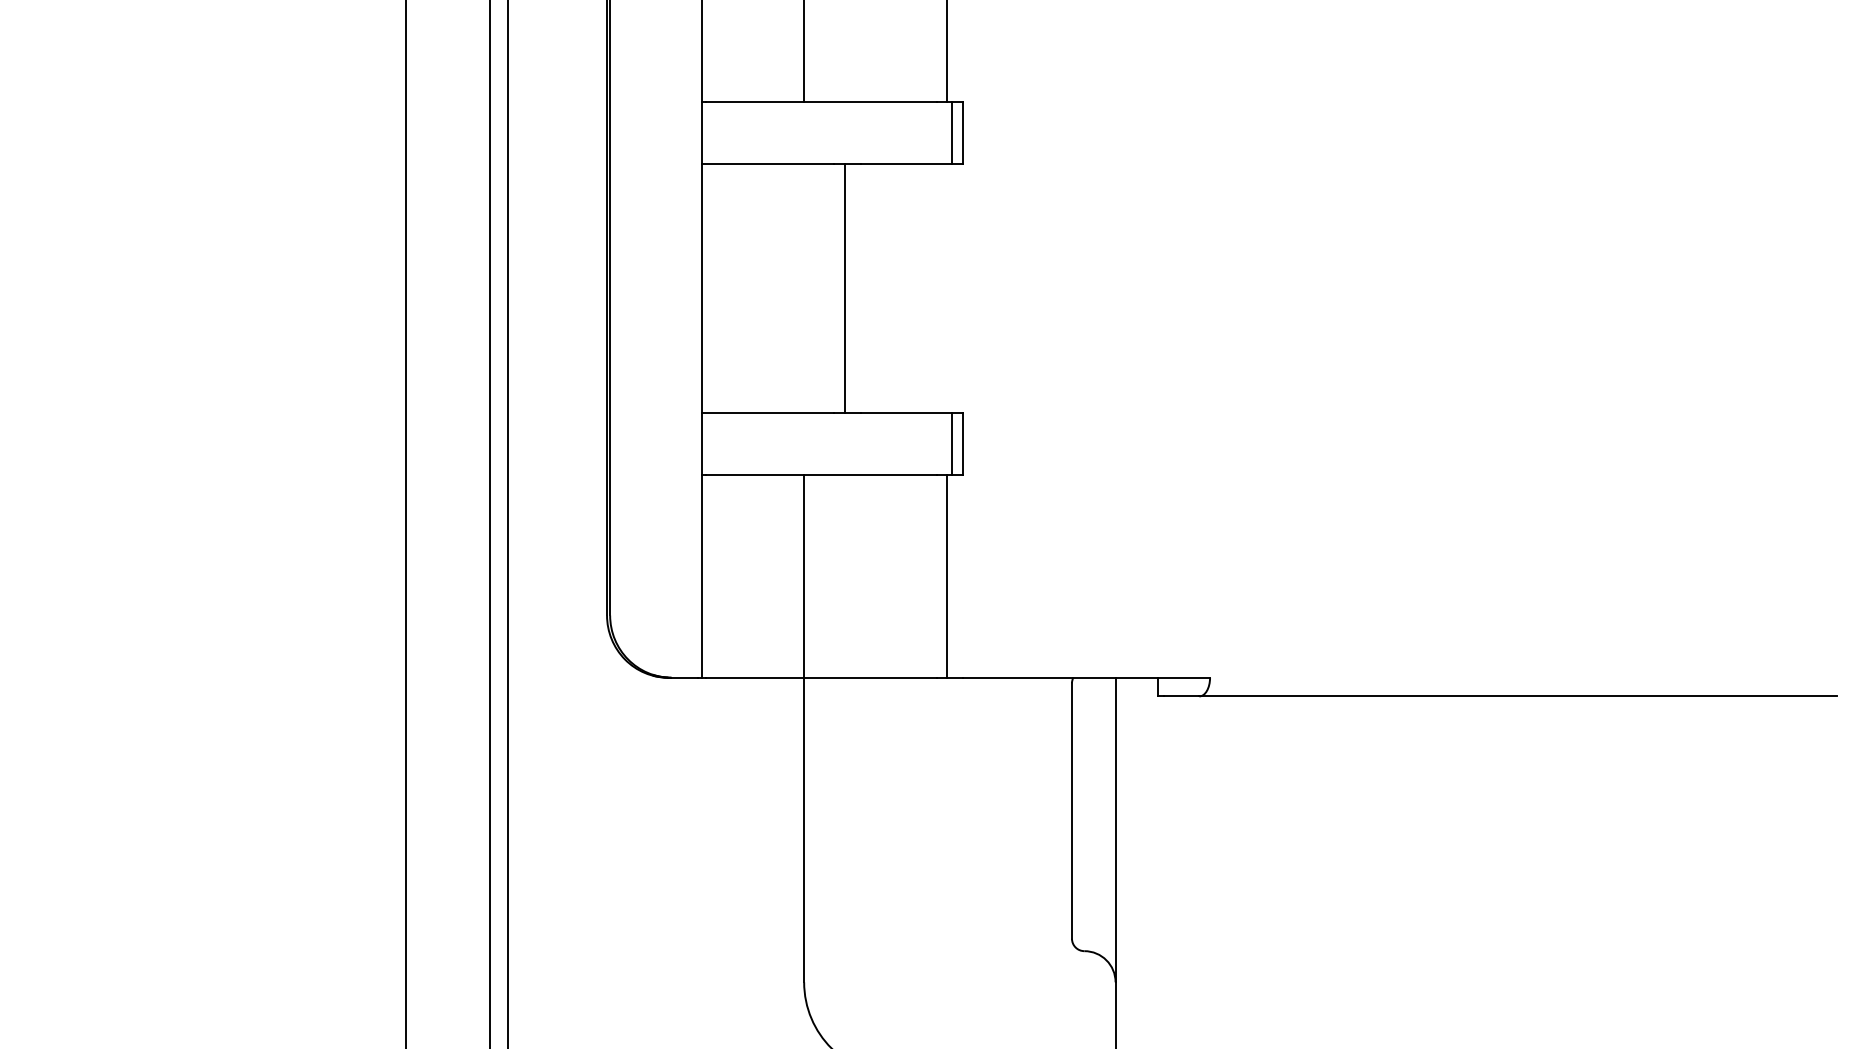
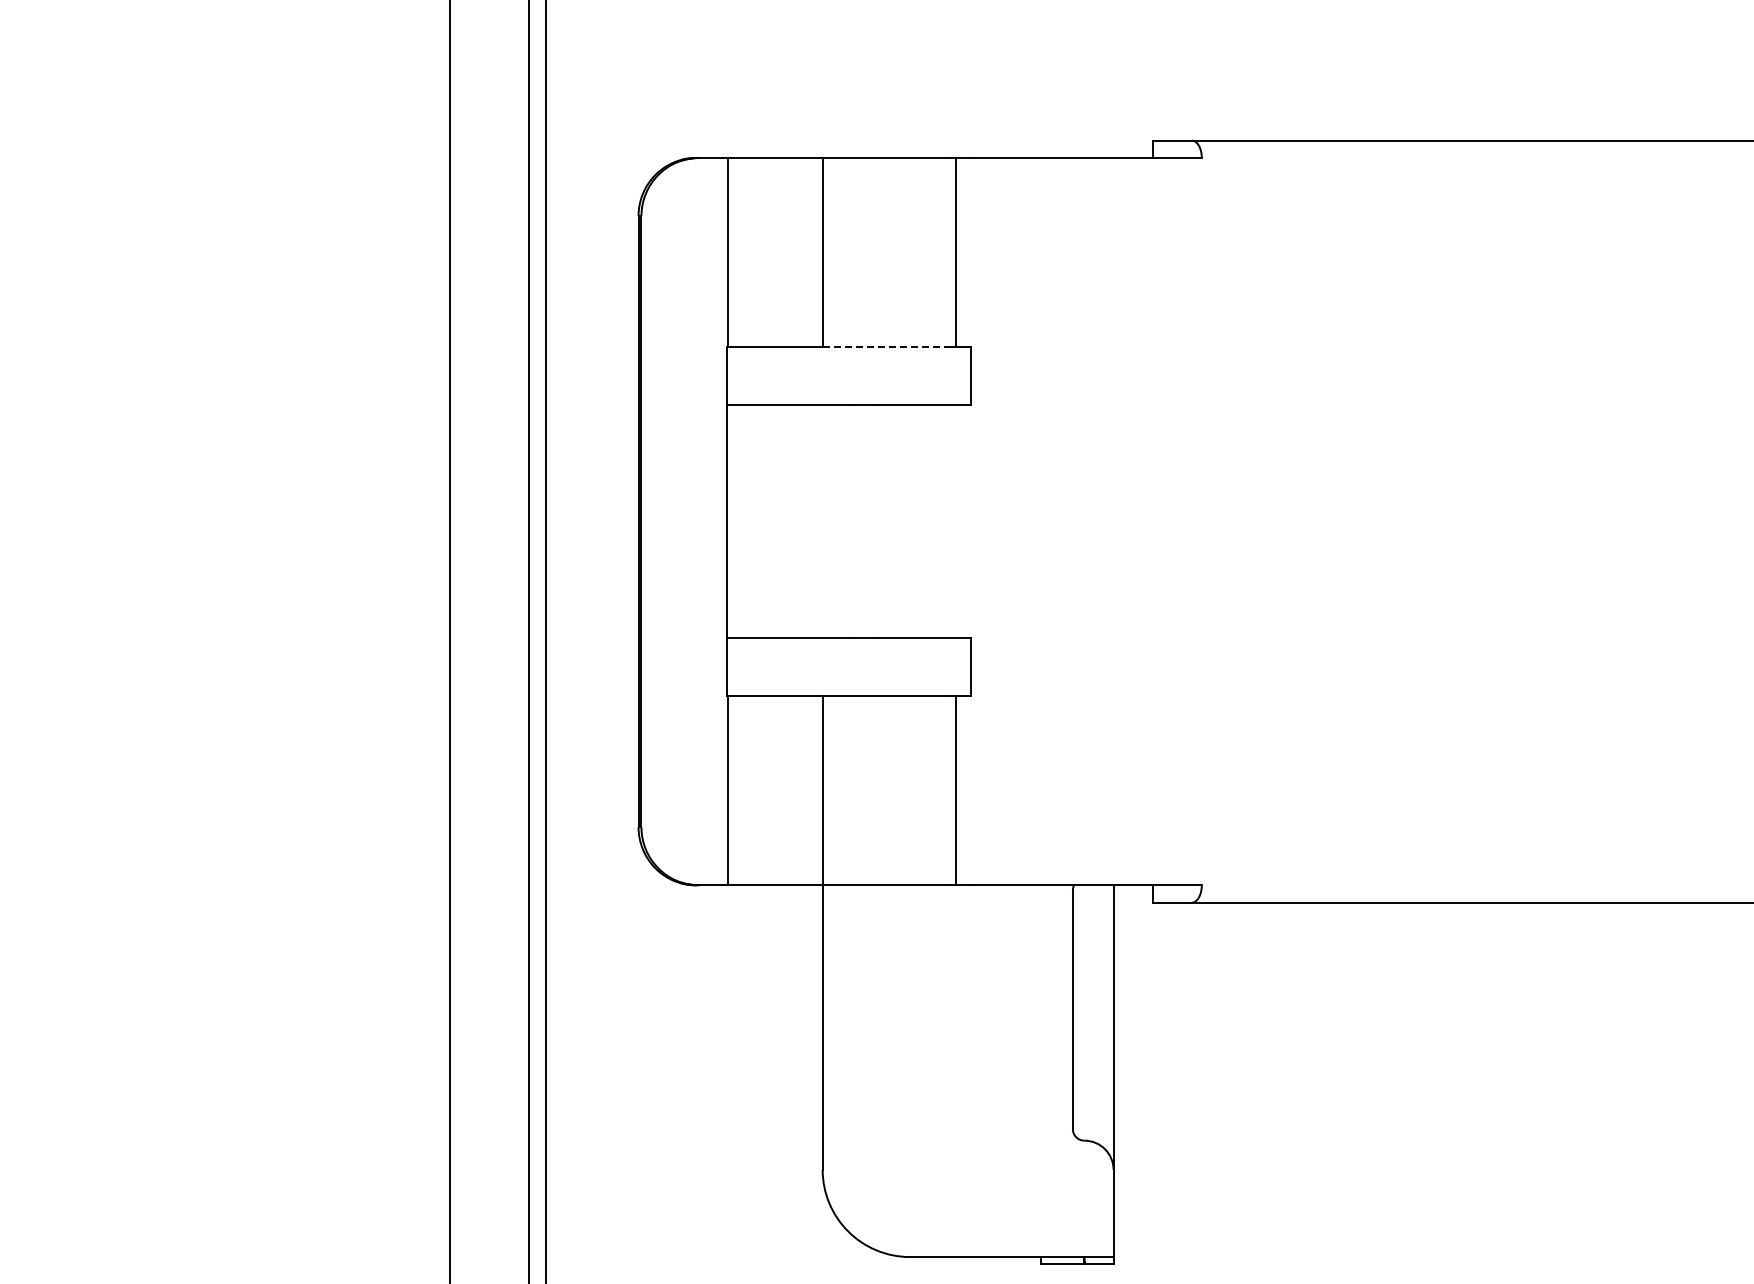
line: (870, 101) -> (884, 347), solid -> dashed
line: (951, 133) -> (960, 376), removed
line: (845, 288) -> (861, 521), removed
line: (951, 444) -> (960, 667), removed

